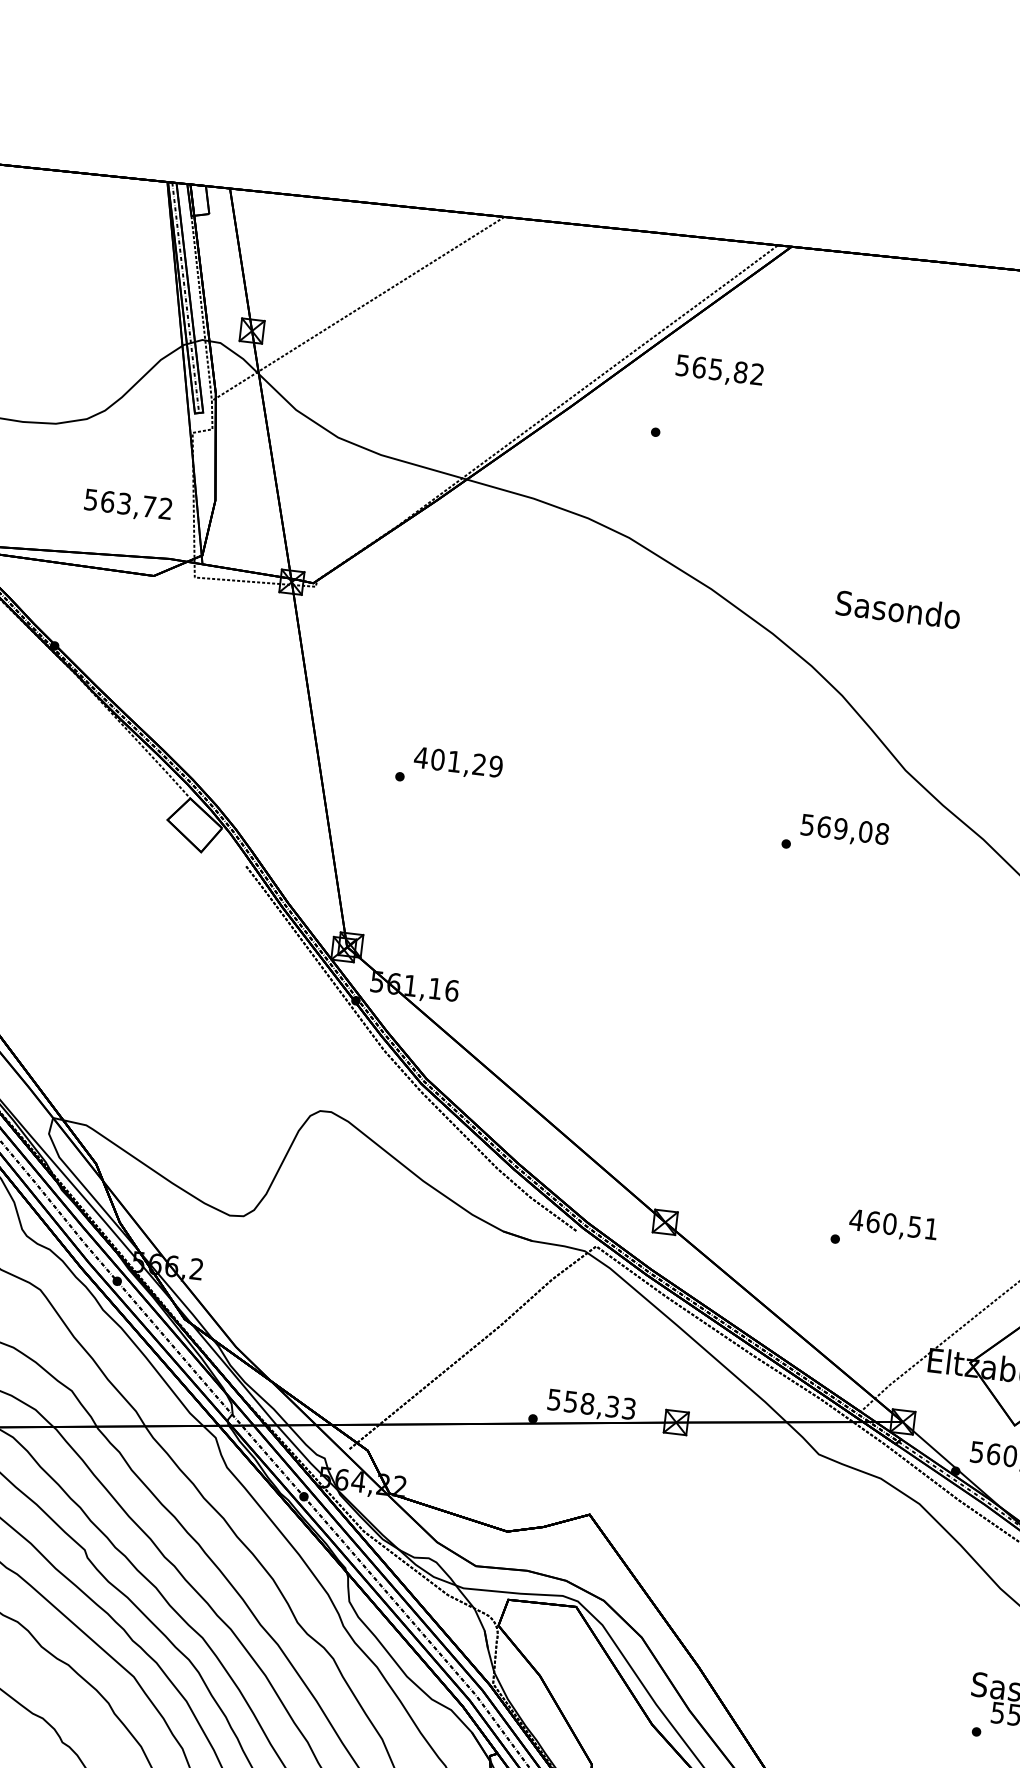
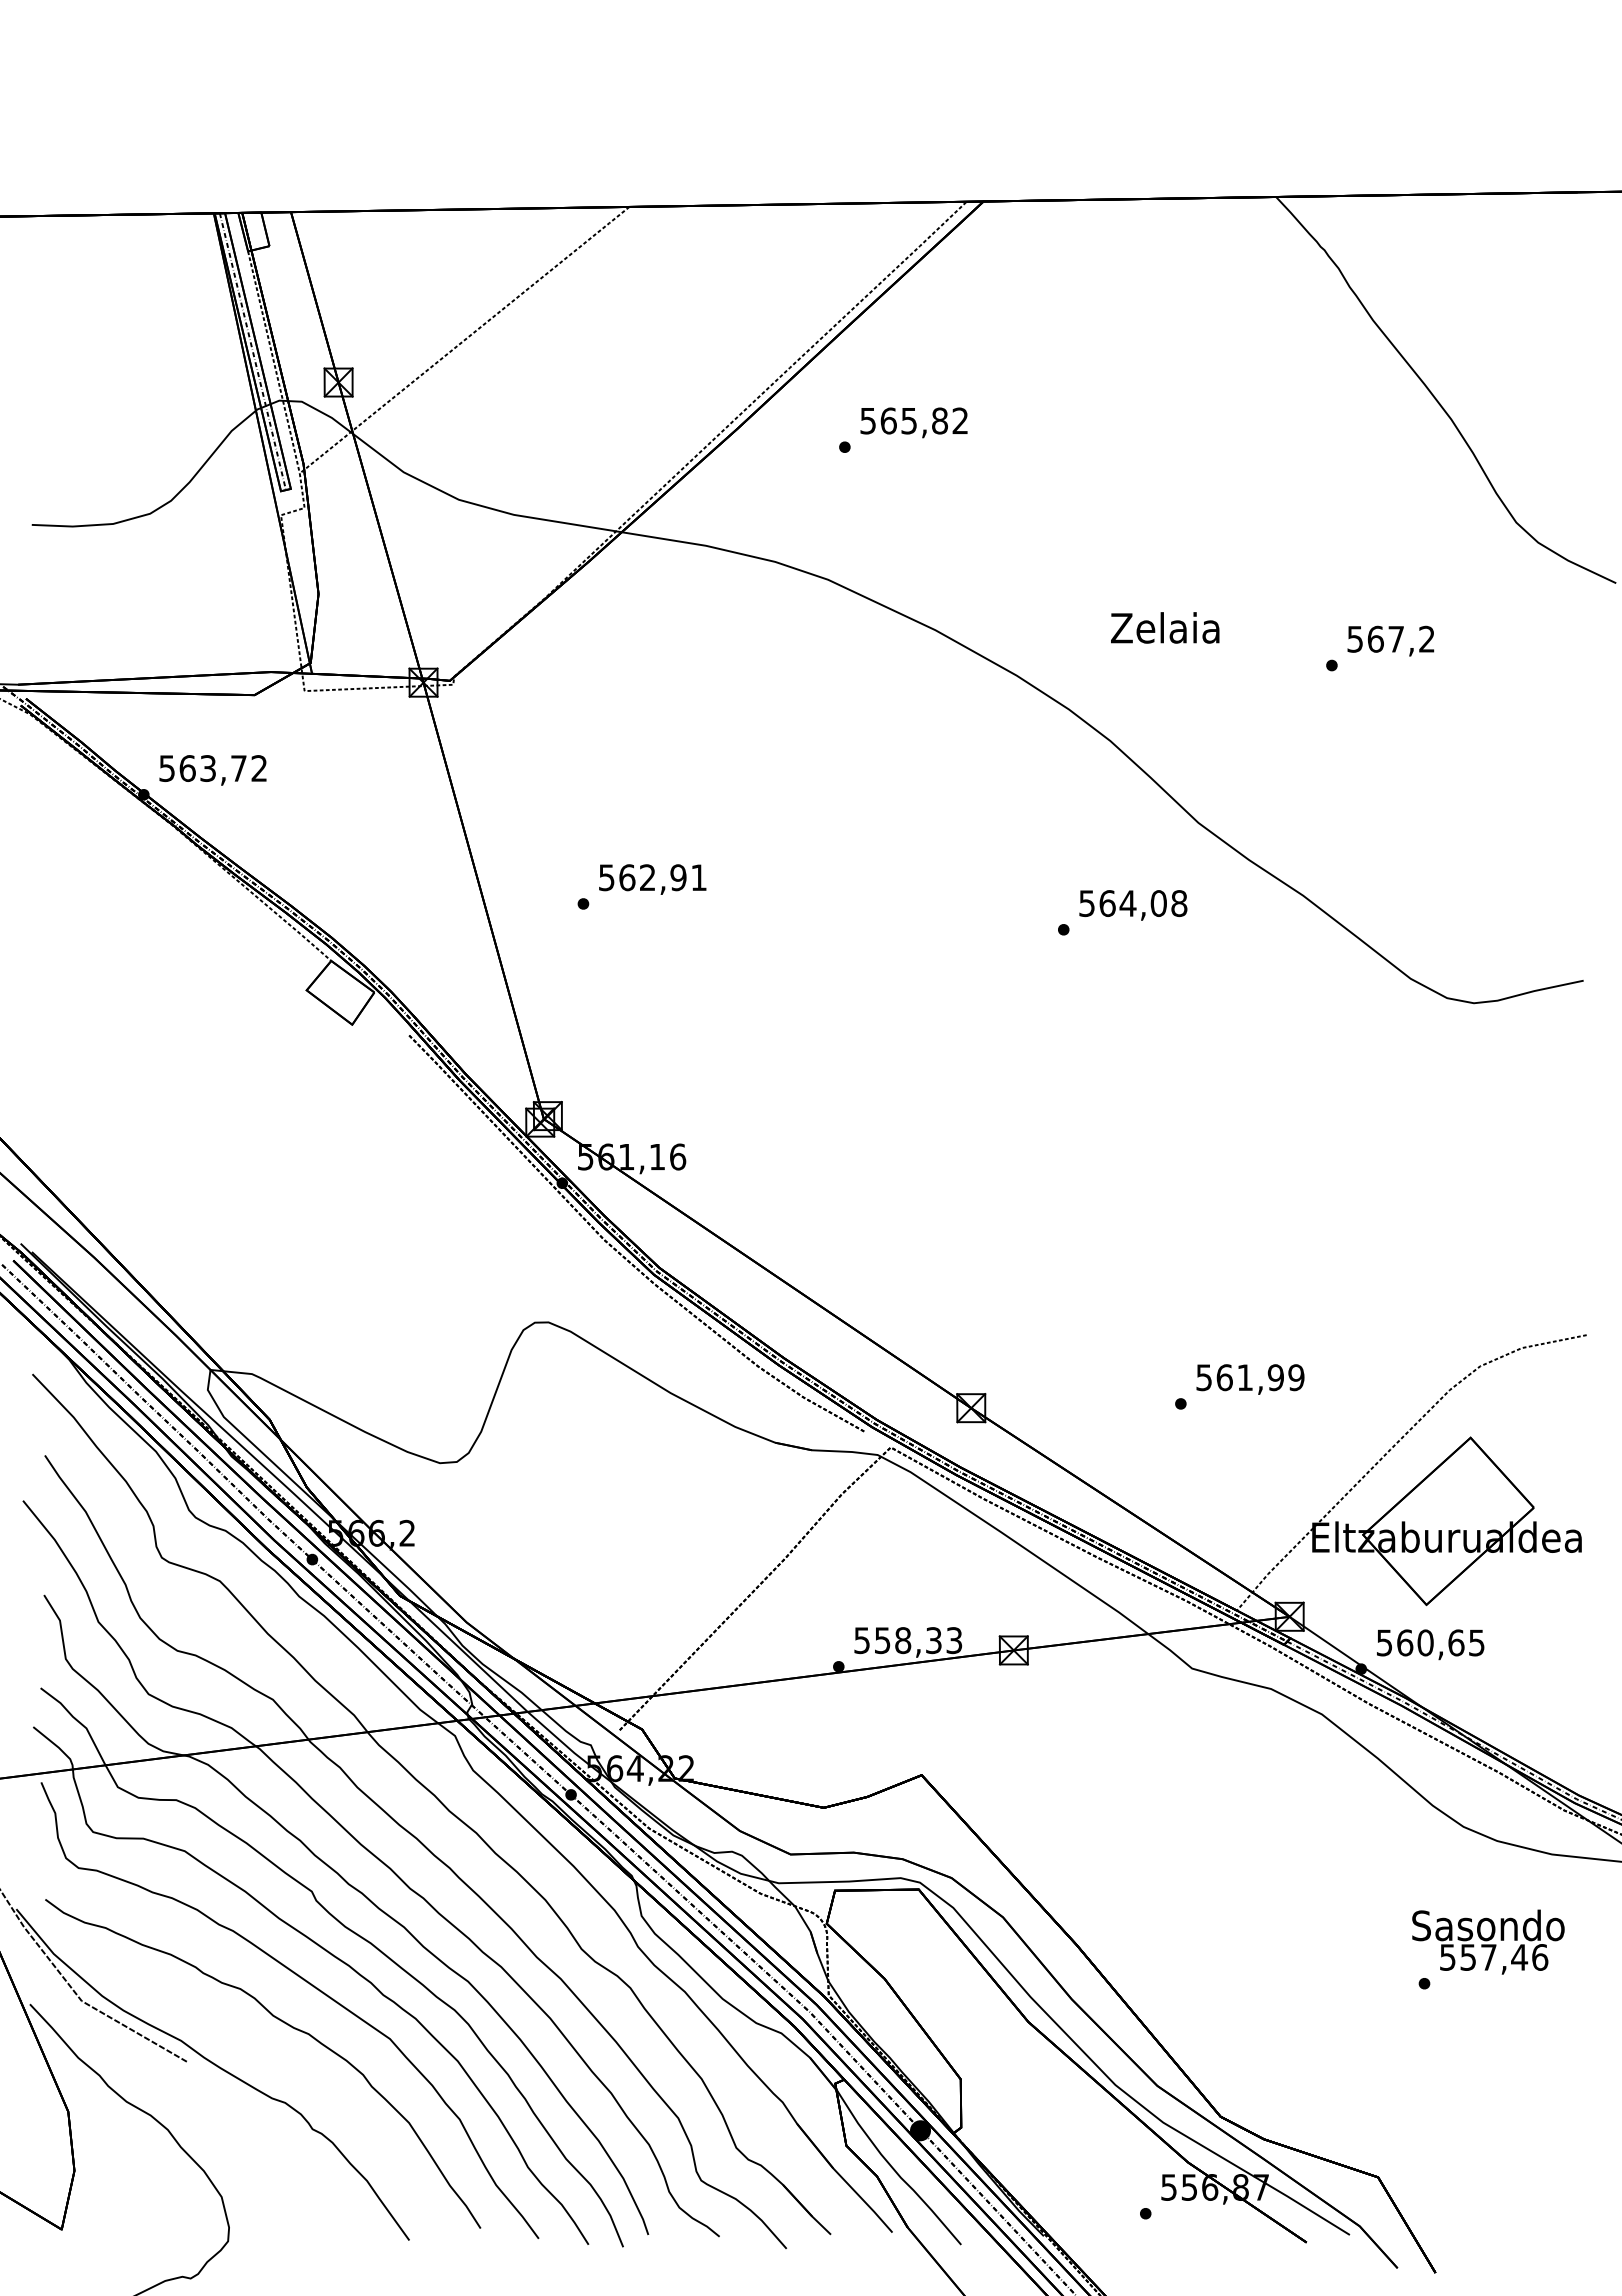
text: (719, 371) -> (913, 422), moved
text: (127, 505) -> (212, 770), moved
text: (898, 609) -> (1166, 627), Sasondo -> Zelaia
text: (458, 762) -> (652, 877), 401,29 -> 562,91
text: (840, 828) -> (1127, 903), 569,08 -> 564,08
text: (893, 1224) -> (1249, 1377), 460,51 -> 561,99

